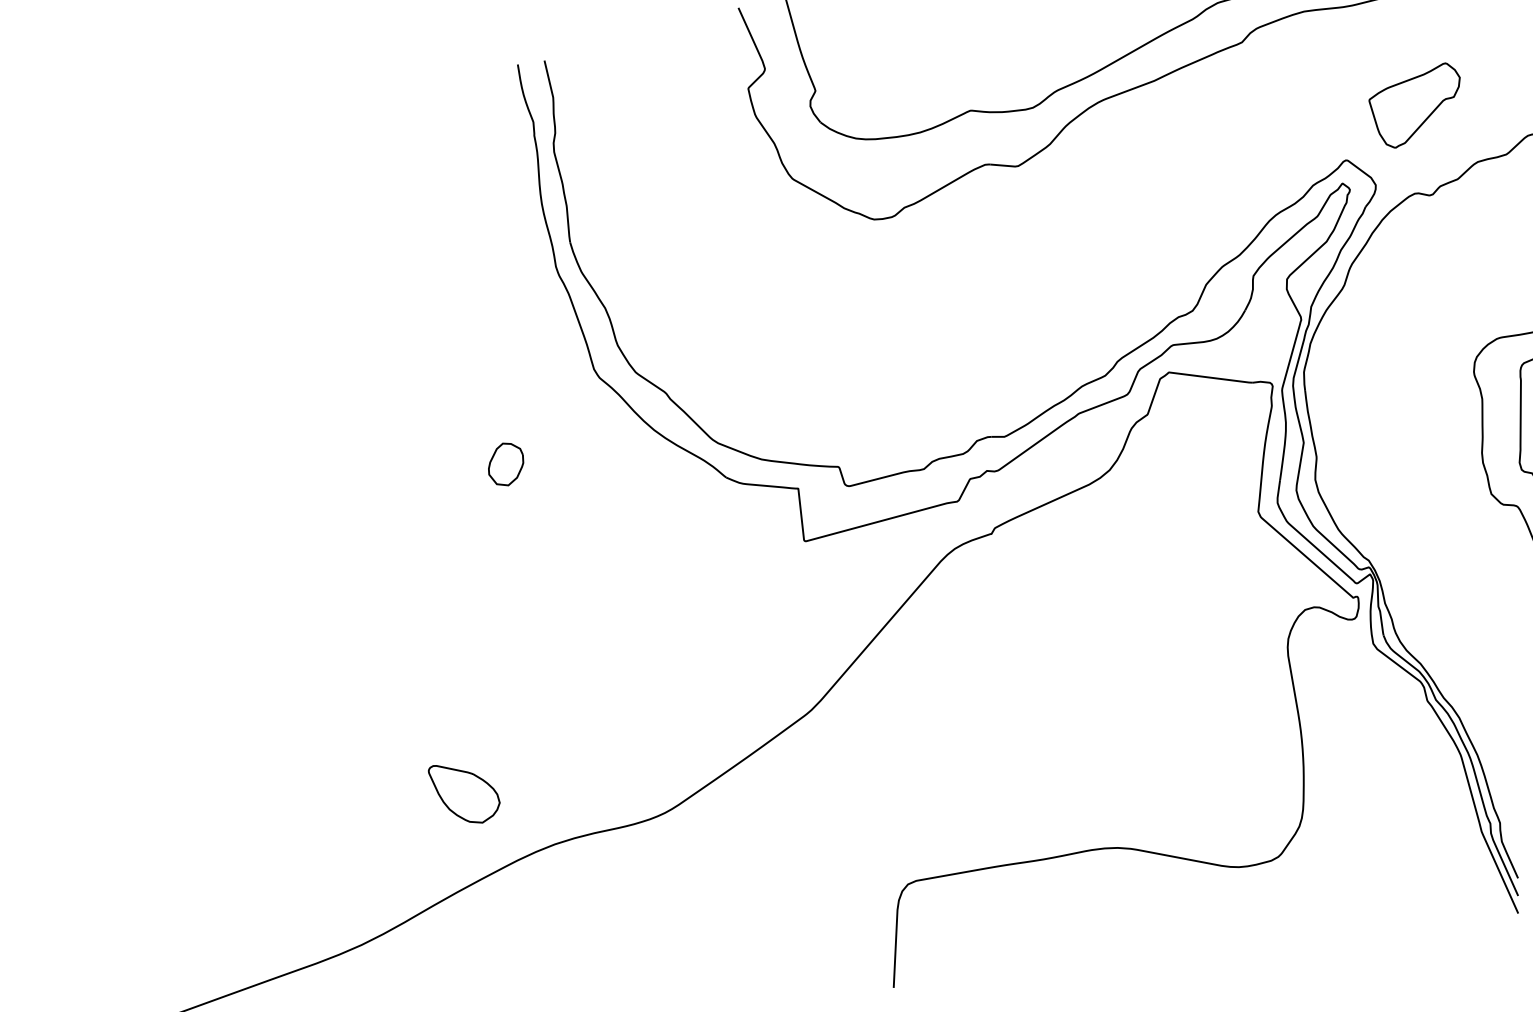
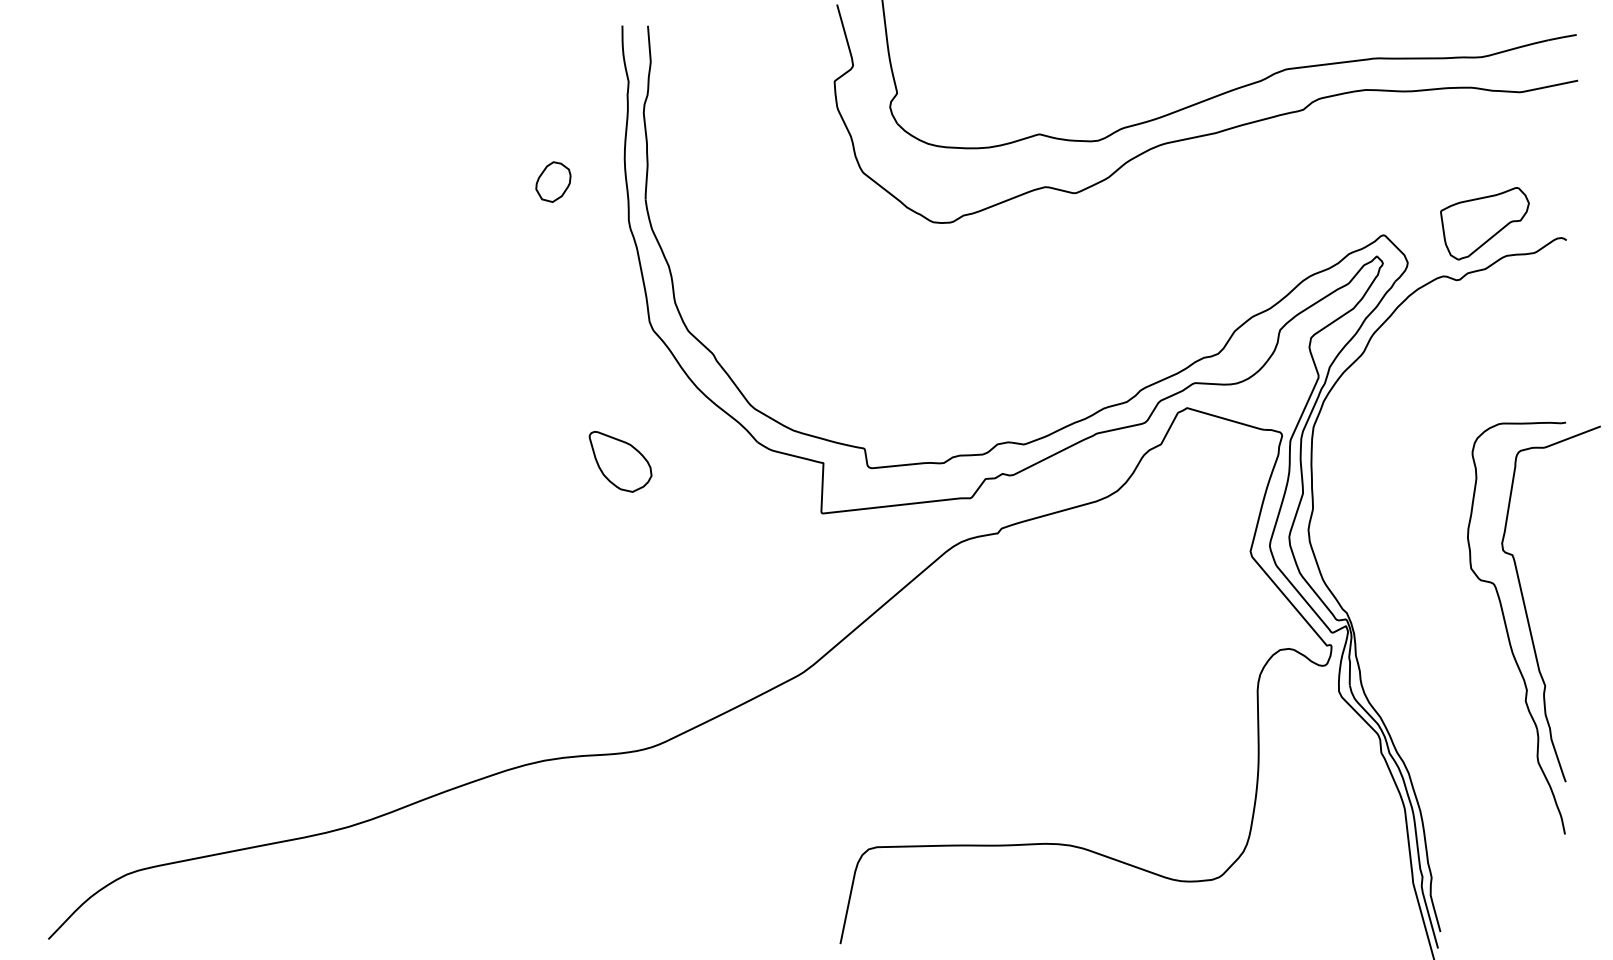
part: (1416, 105) -> (1484, 223), moved
part: (505, 463) -> (553, 181), moved
part: (465, 792) -> (620, 461), moved

